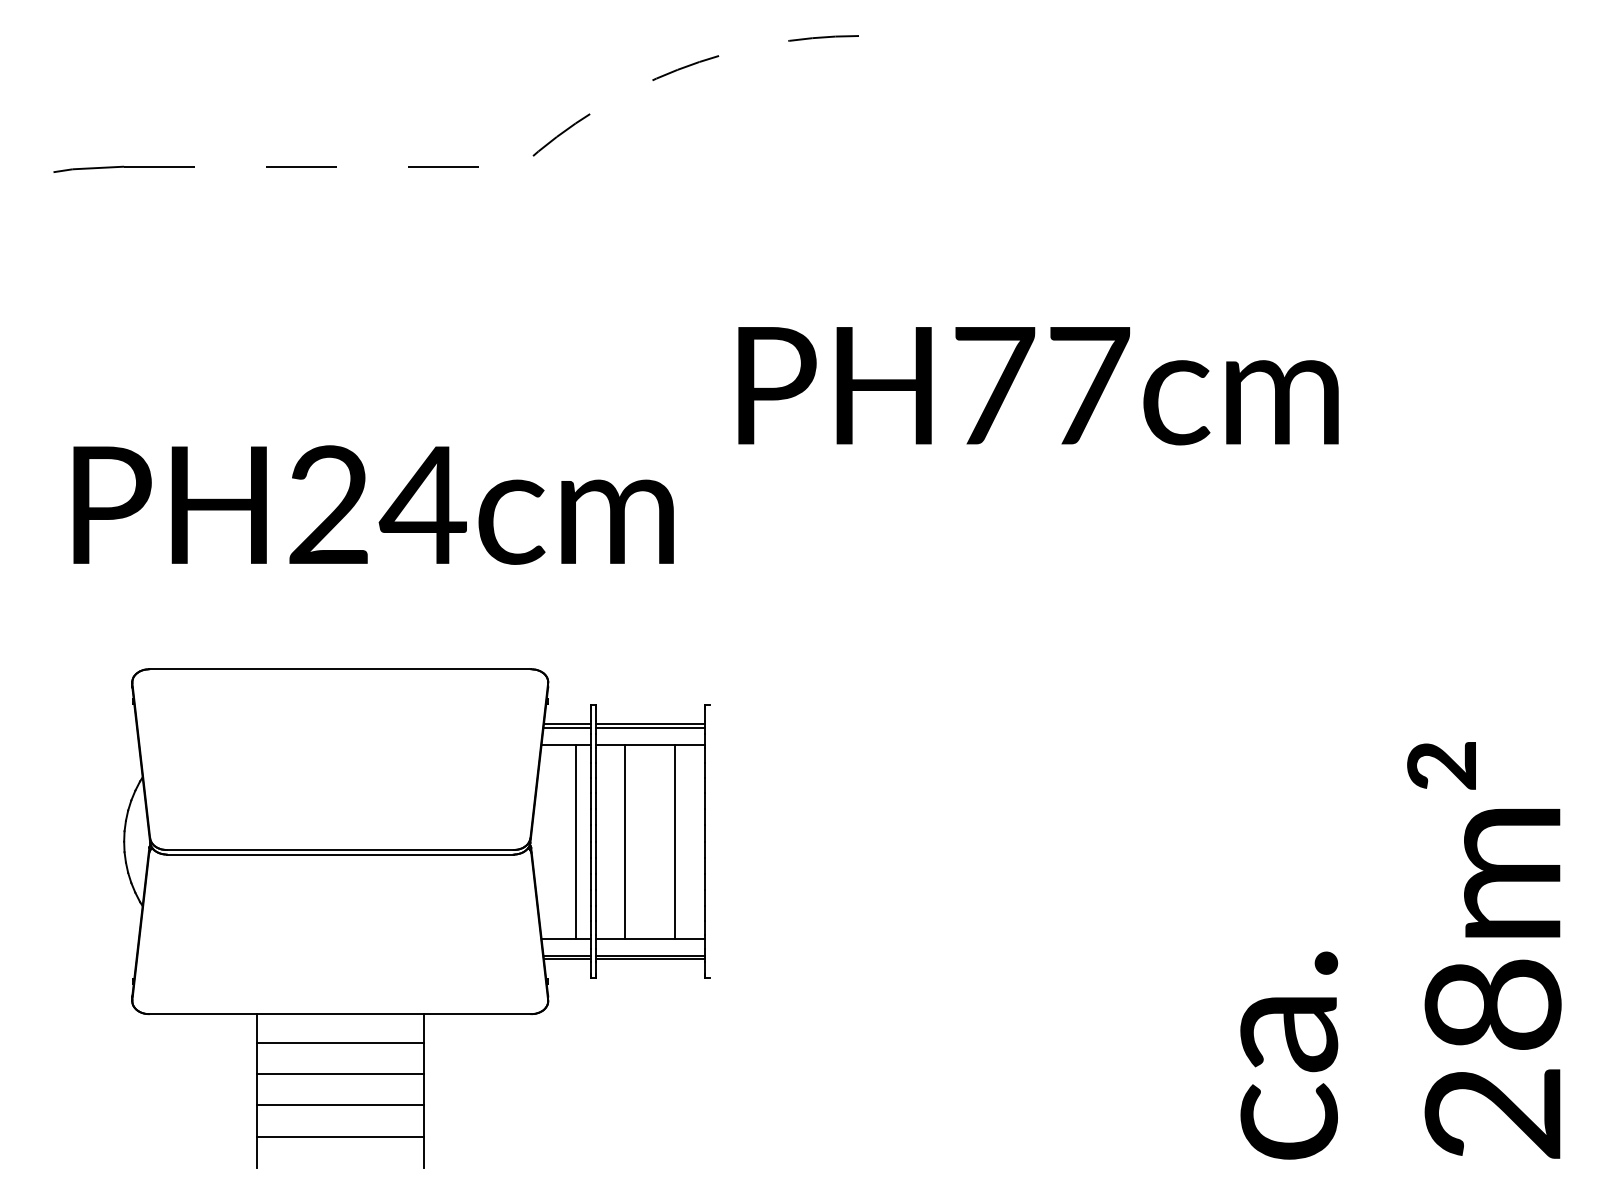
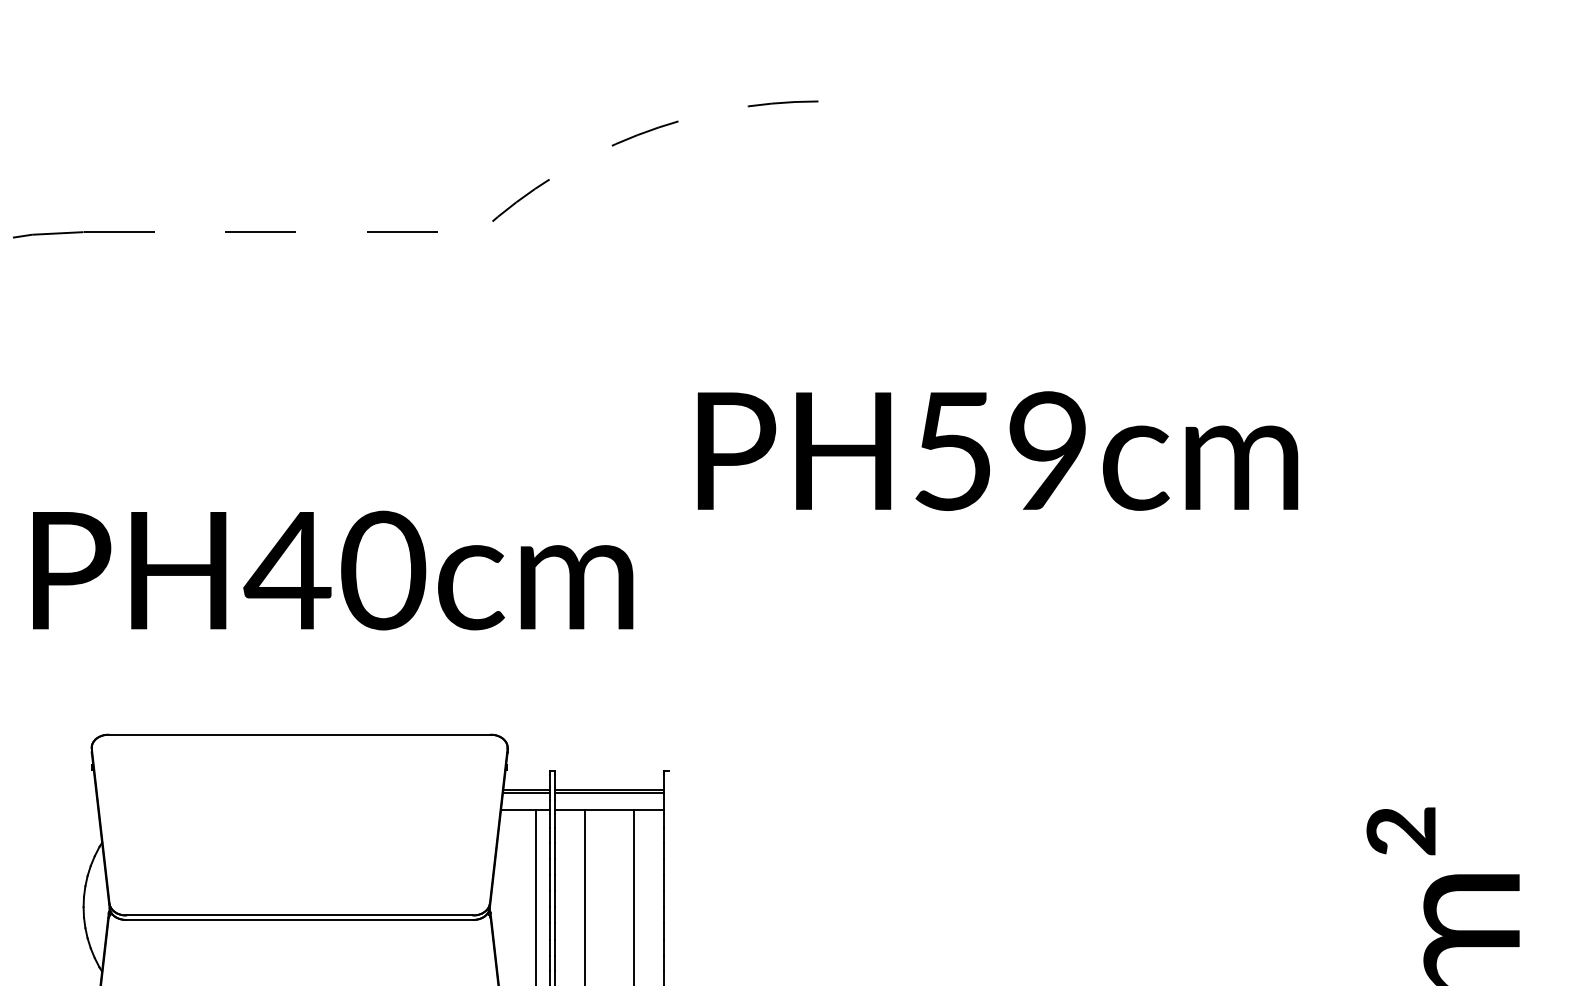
text: (1042, 385) -> (1001, 450), PH77cm -> PH59cm
text: (374, 504) -> (333, 569), PH24cm -> PH40cm

